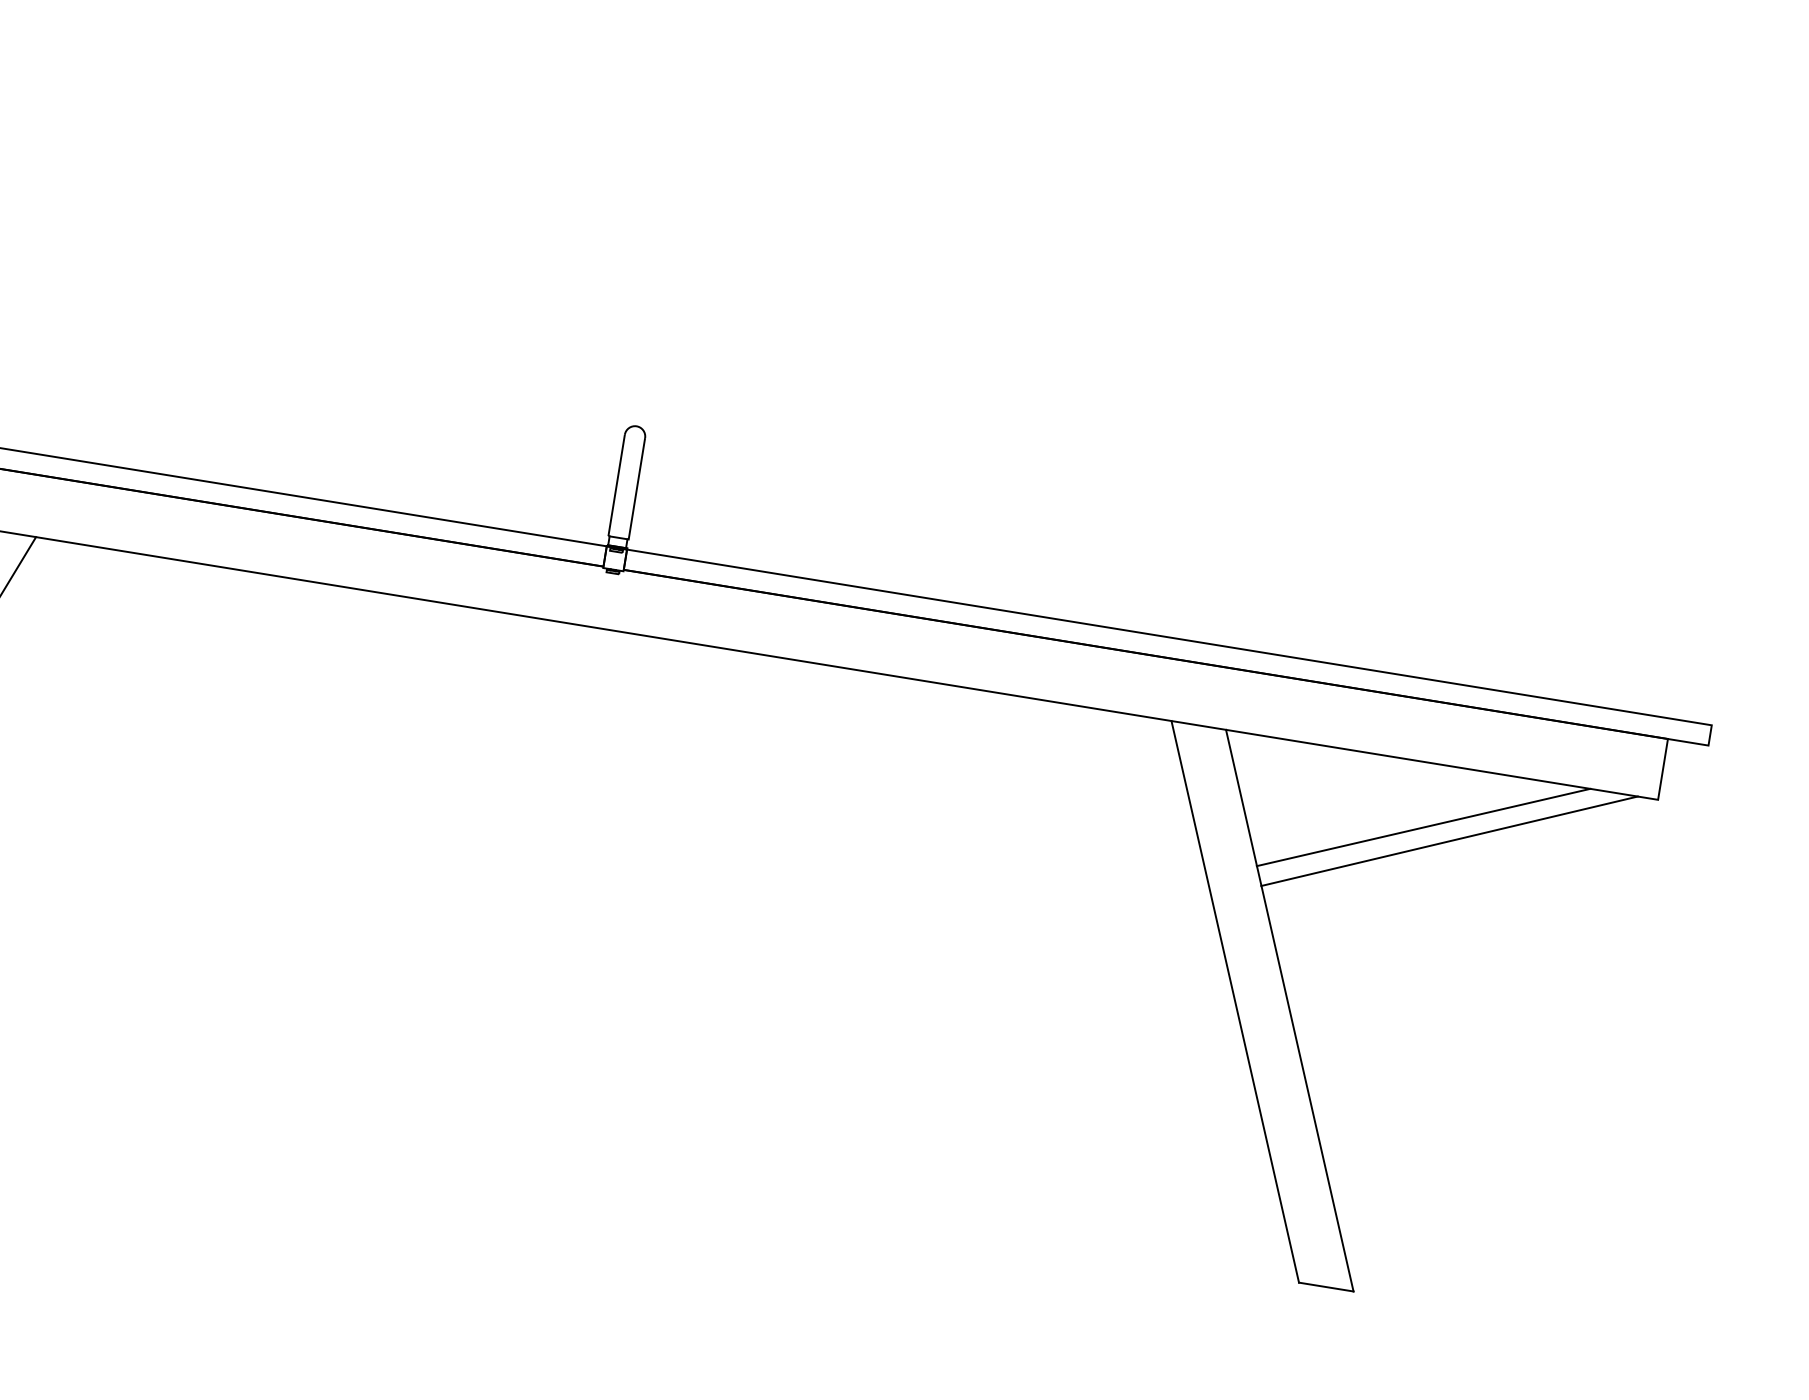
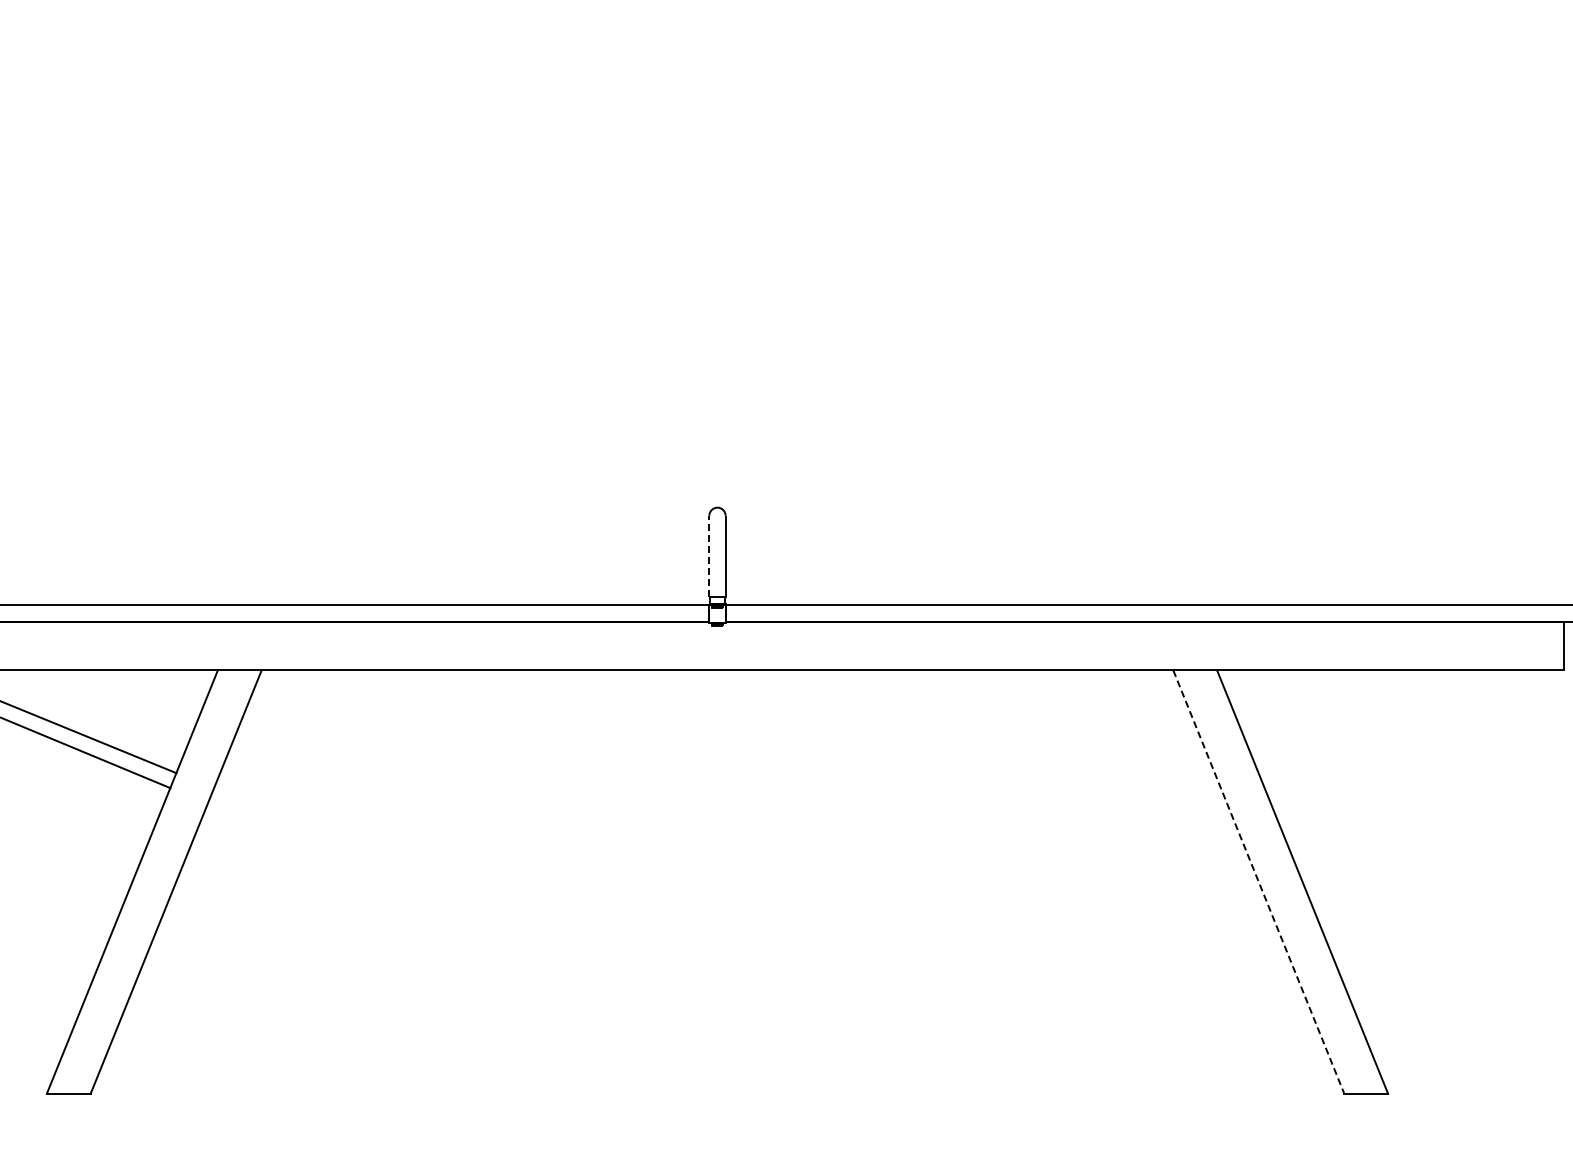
line: (616, 485) -> (709, 556), solid -> dashed
line: (1422, 826) -> (1383, 721), removed
line: (1448, 841) -> (1405, 729), removed
line: (1236, 1002) -> (1259, 882), solid -> dashed

